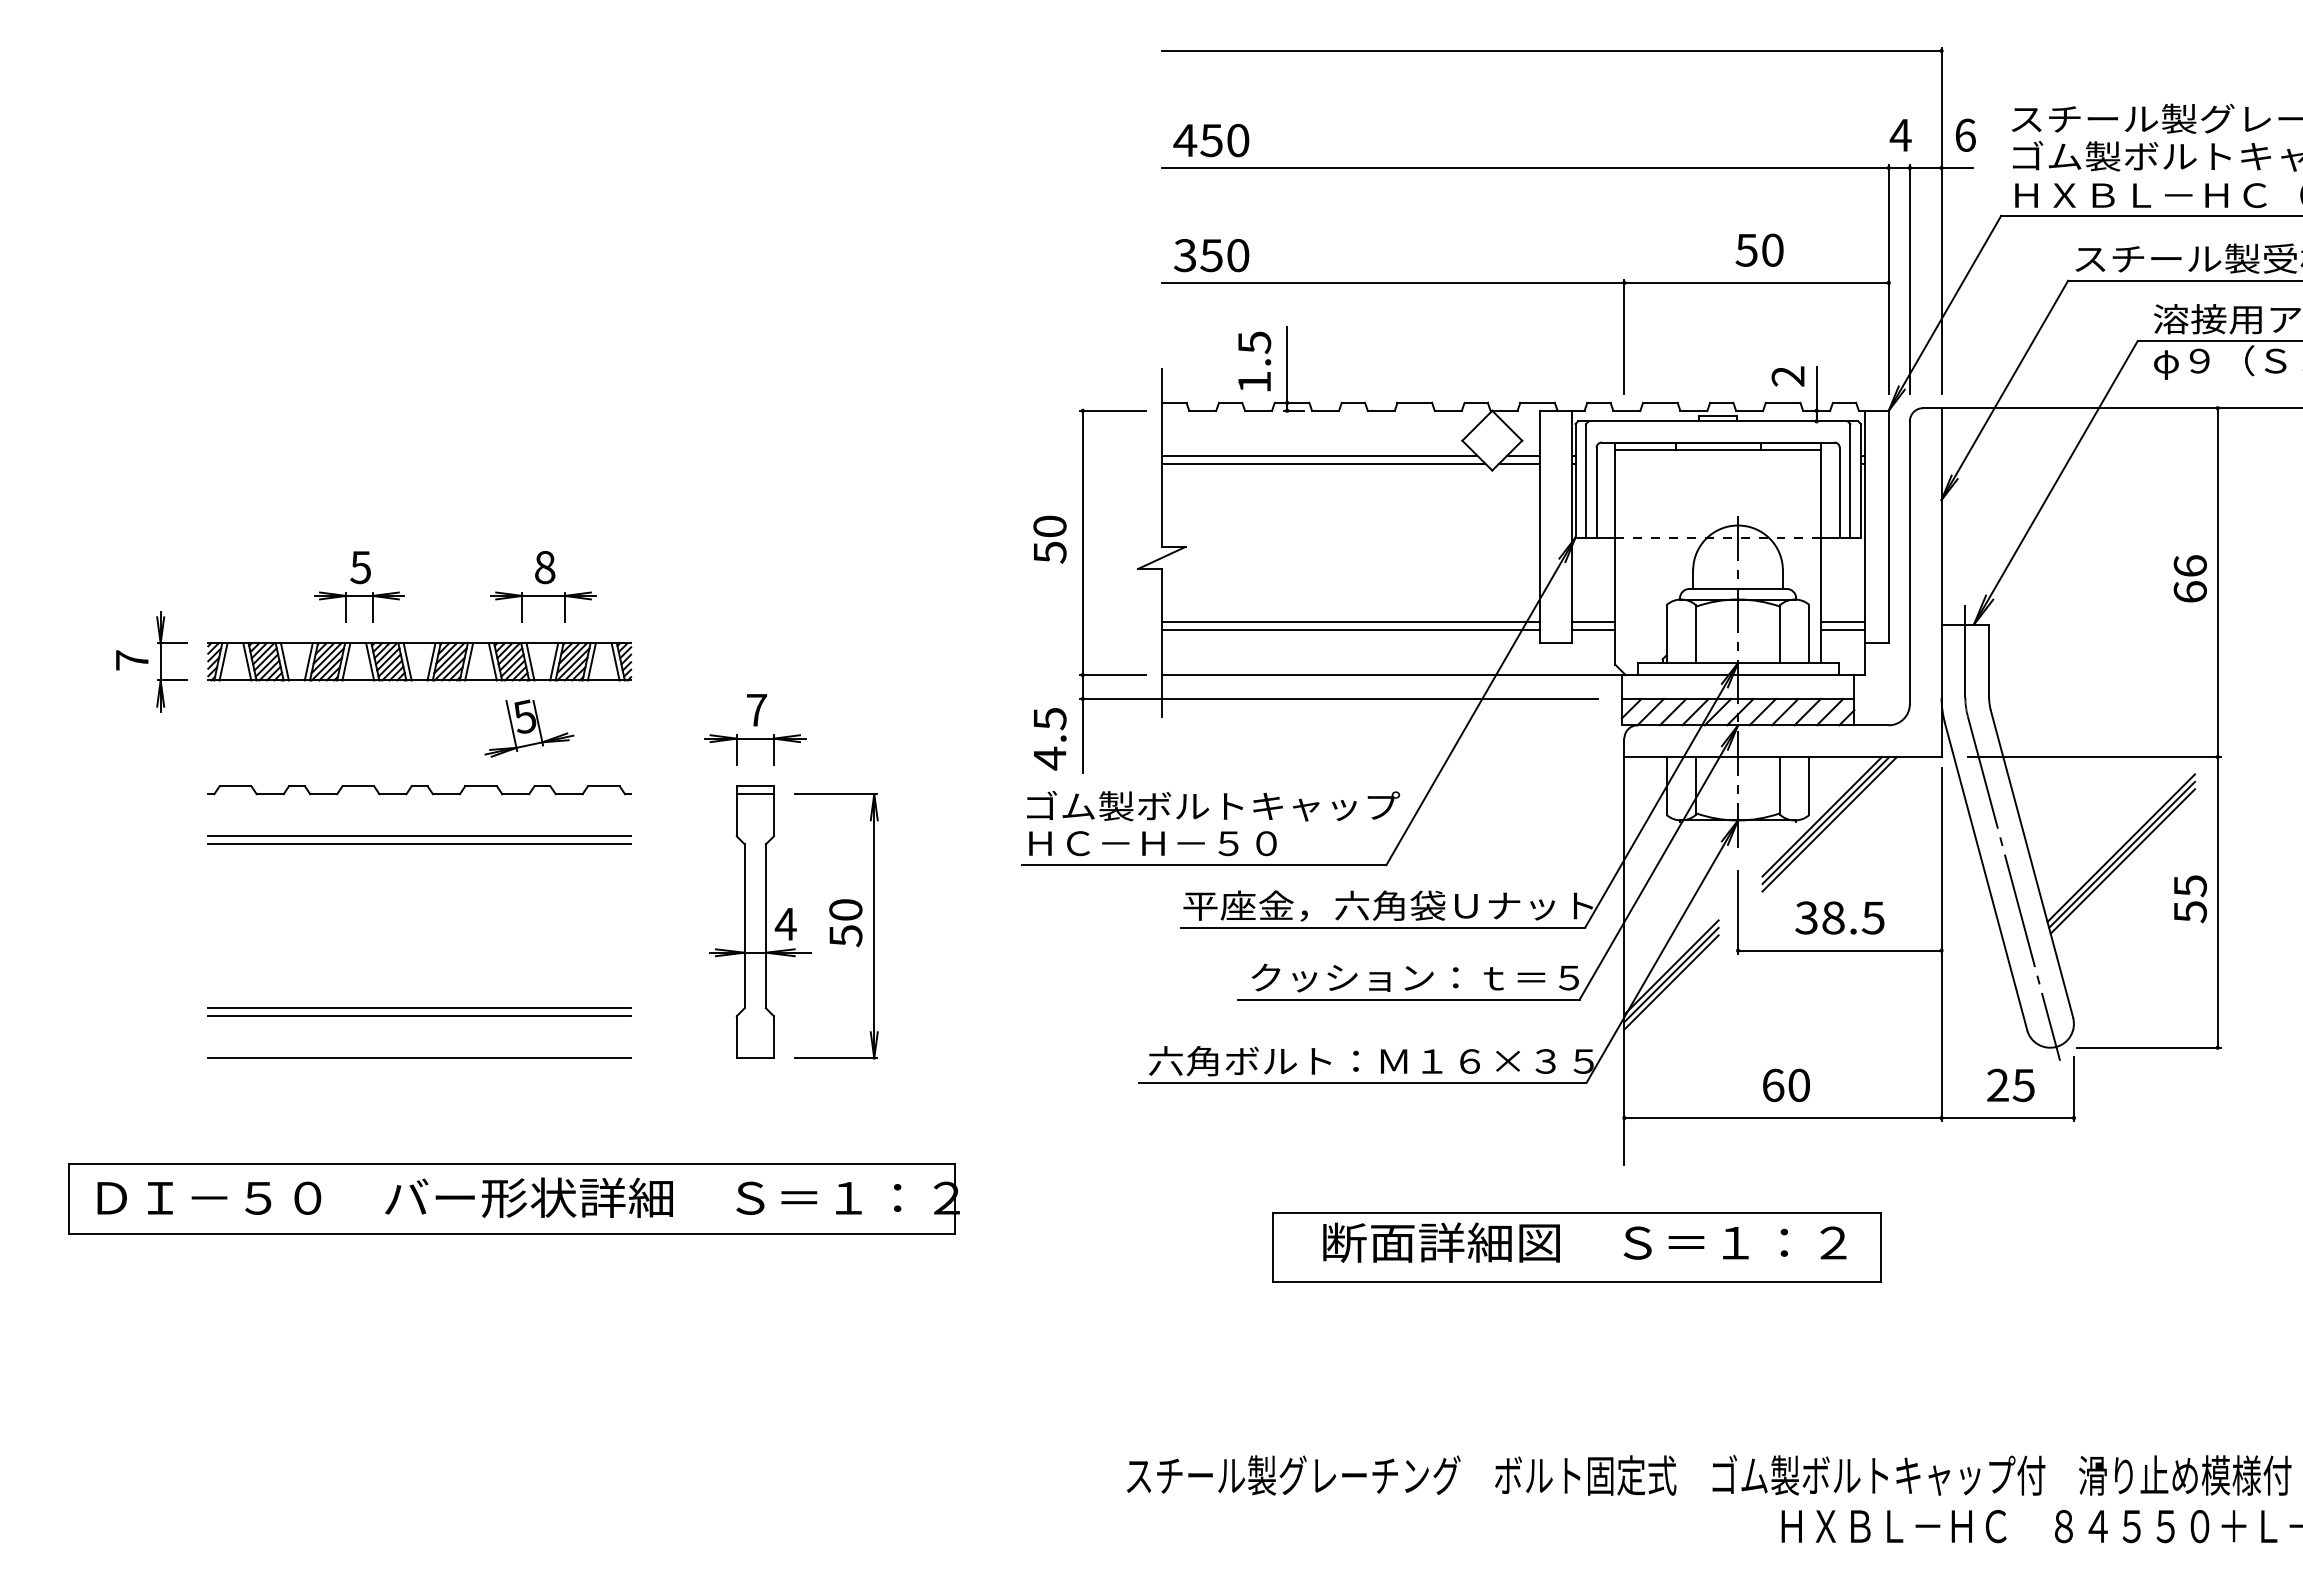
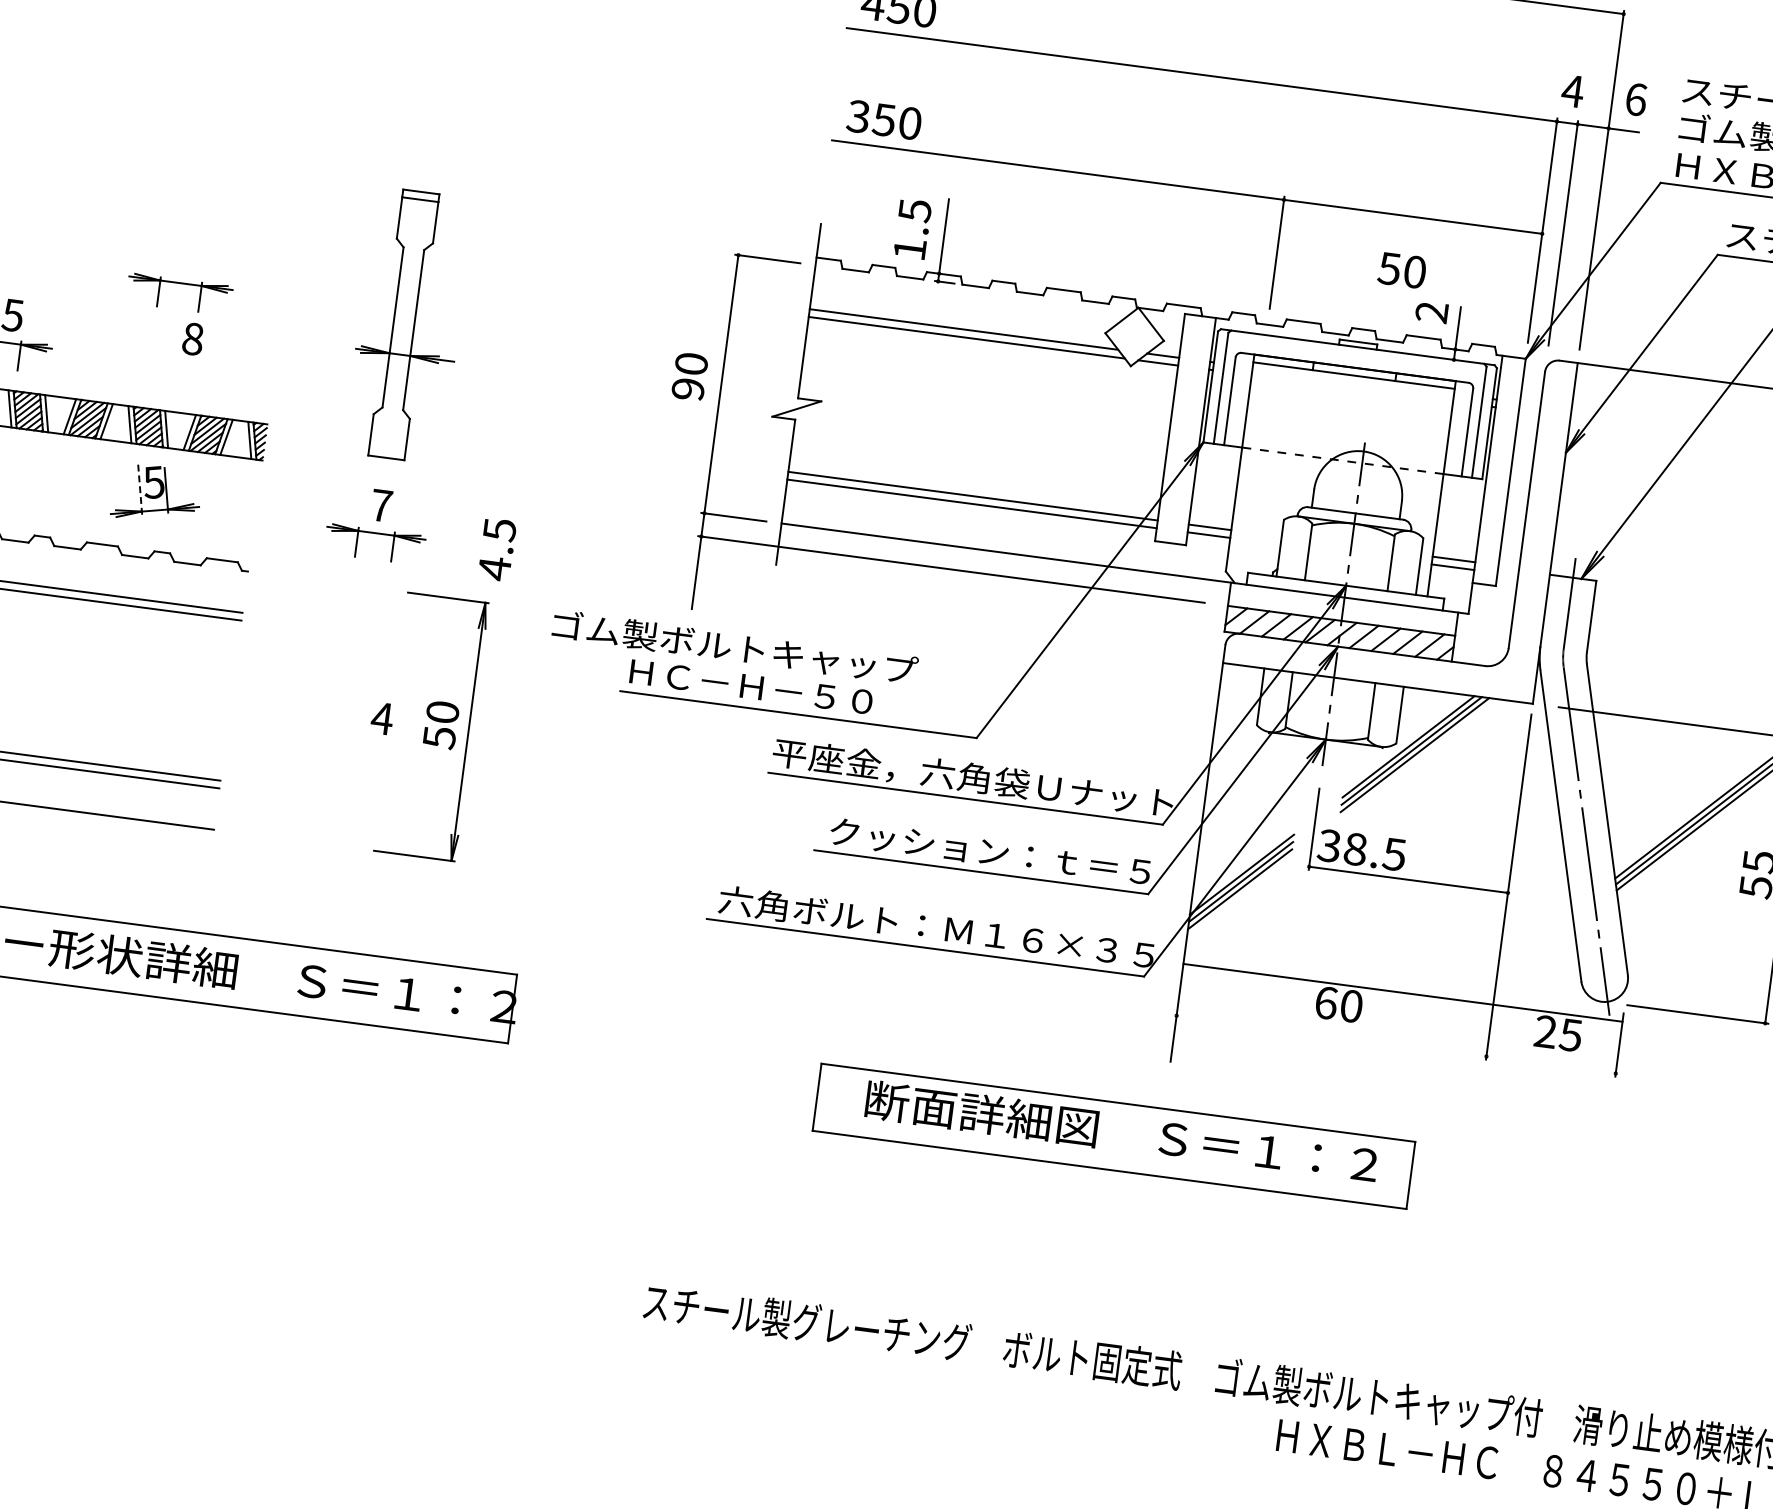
text: (1759, 249) -> (1402, 269), moved
text: (1049, 552) -> (687, 389), 50 -> 90
part: (543, 596) -> (180, 283), moved
line: (511, 726) -> (139, 490), solid -> dashed
text: (1050, 739) -> (497, 550), moved
text: (1213, 805) -> (735, 646), moved
text: (1839, 917) -> (1361, 849), moved
part: (760, 921) -> (409, 324), moved
line: (1848, 1118) -> (1402, 993), moved

